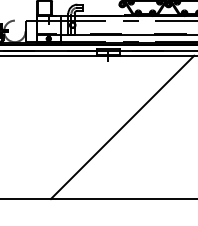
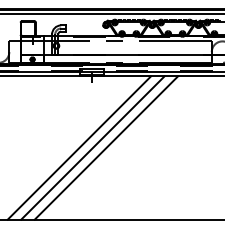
line: (94, 126) -> (78, 147), added
line: (108, 126) -> (92, 147), added

